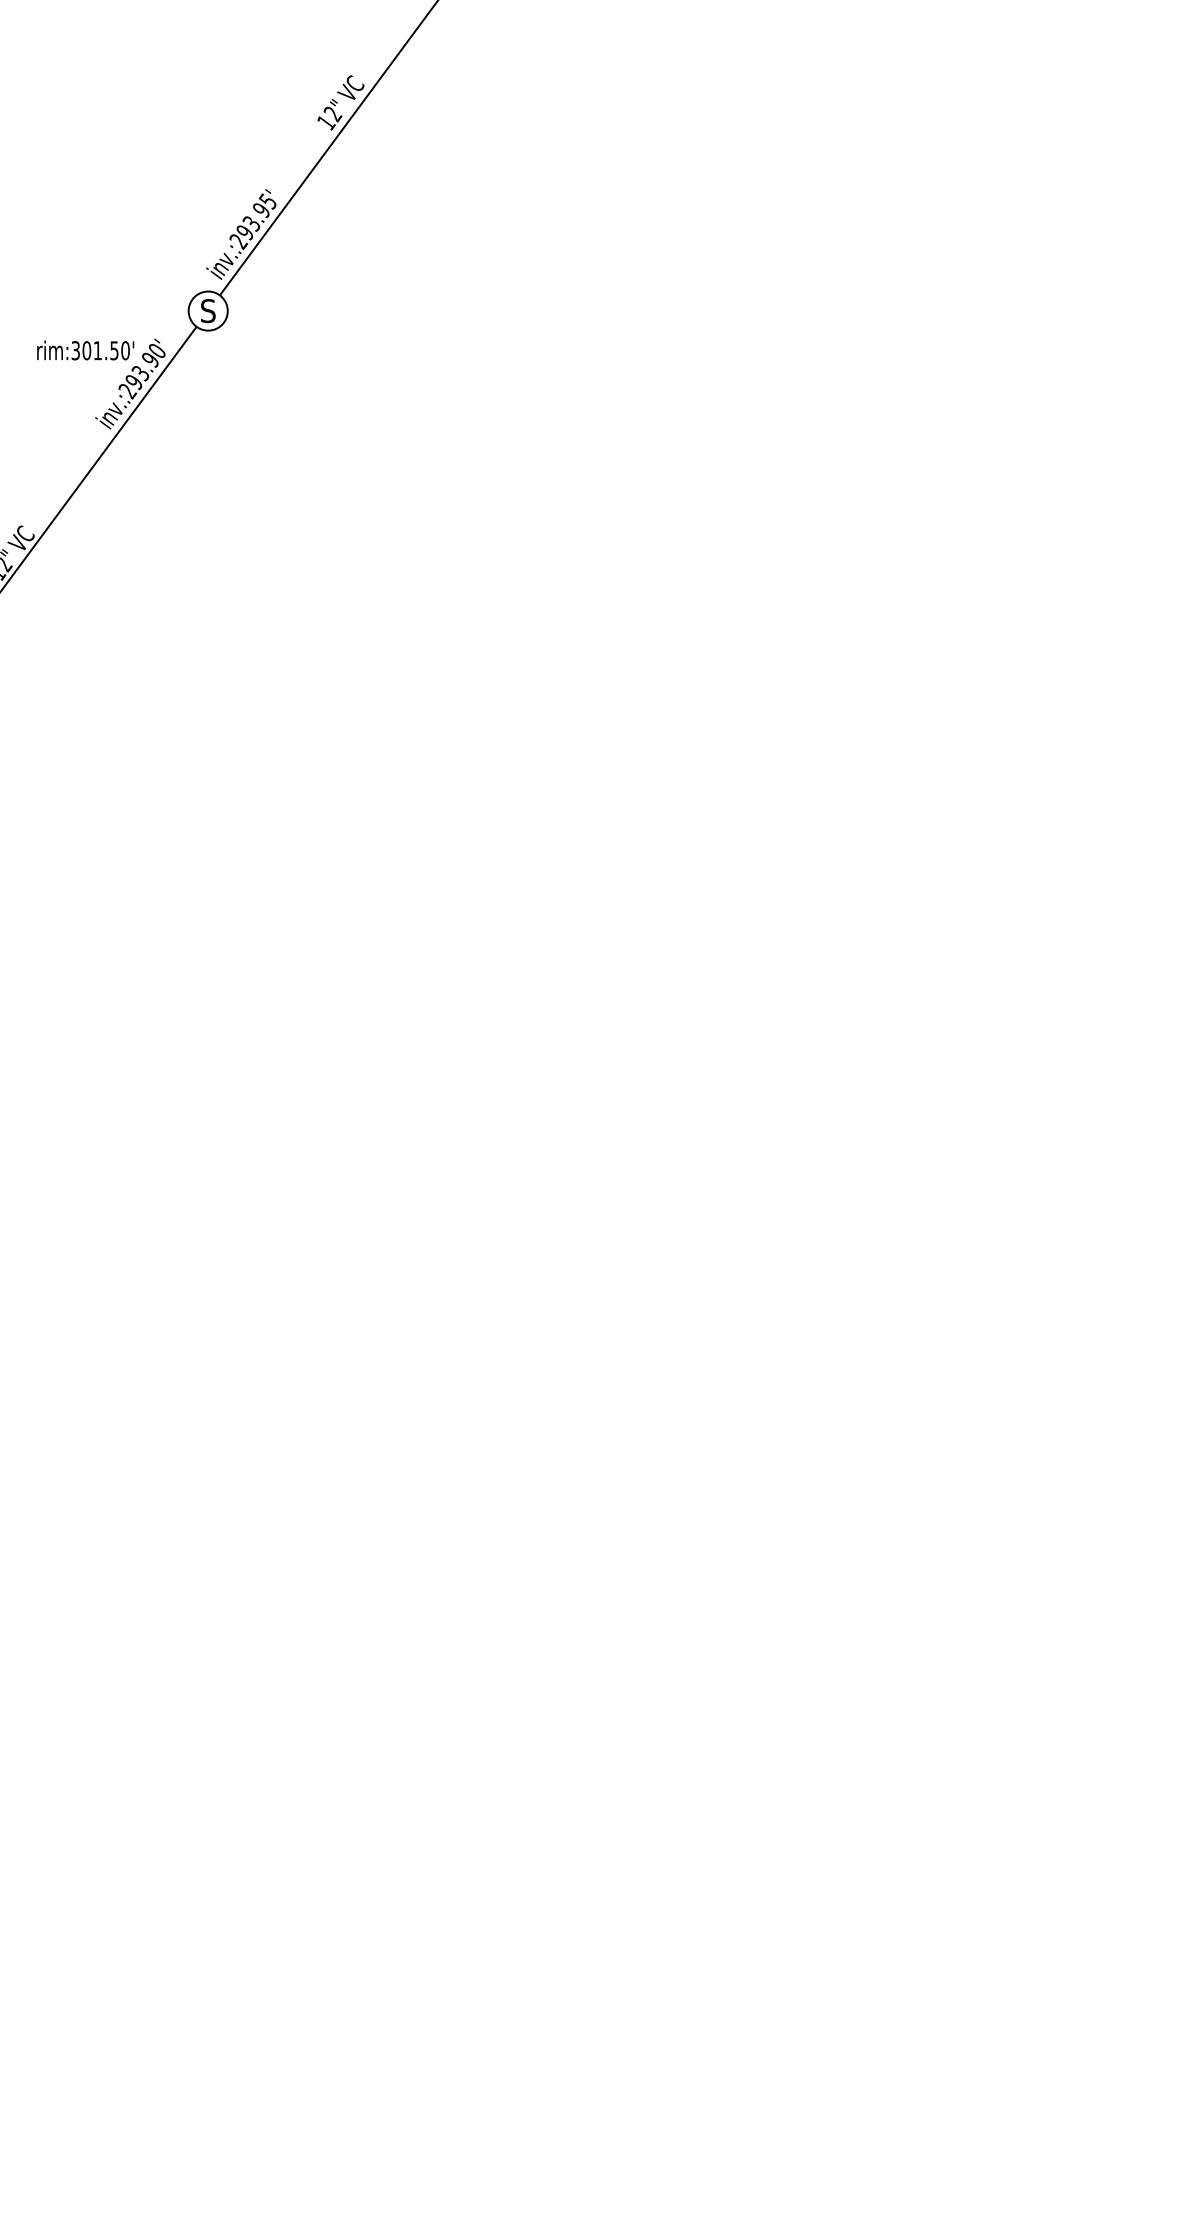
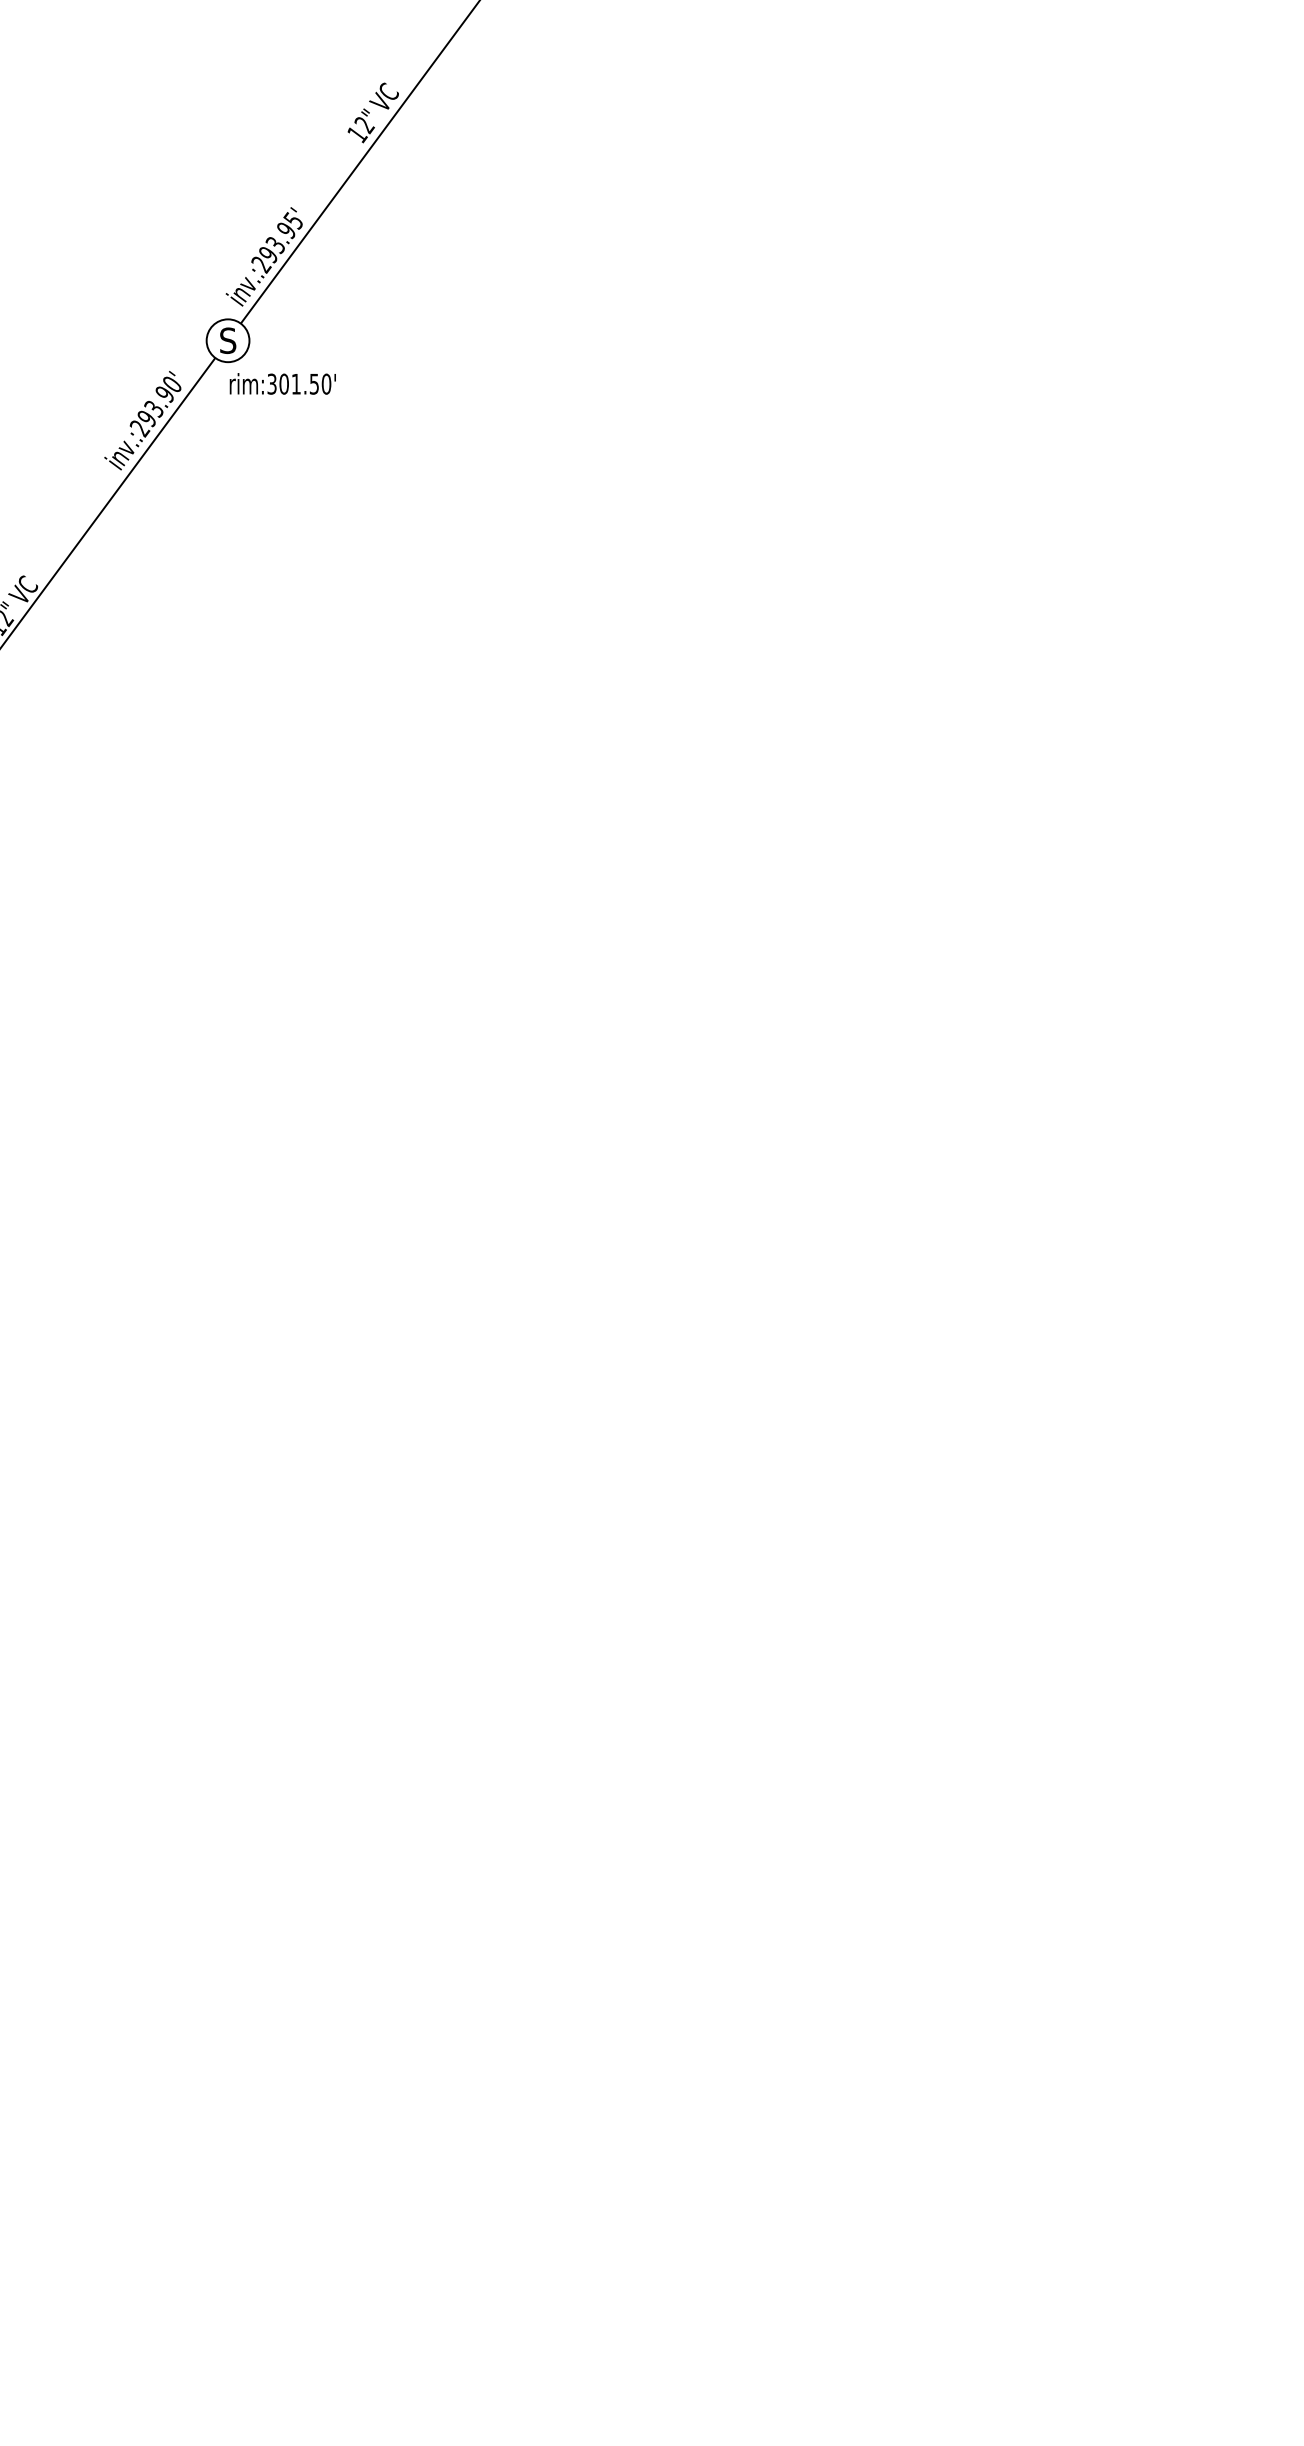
text: (85, 350) -> (282, 383), moved

